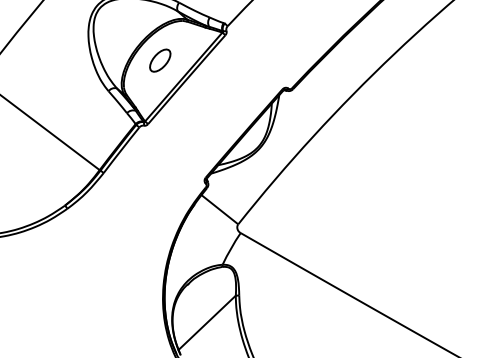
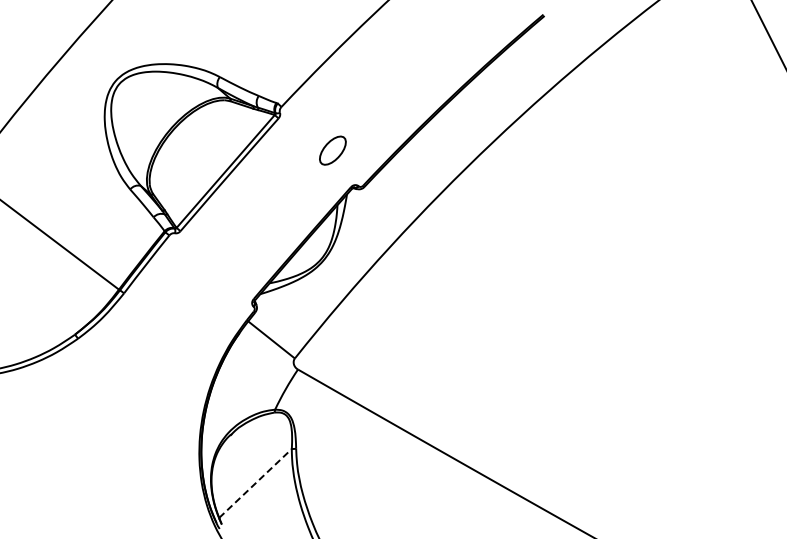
part: (159, 60) -> (332, 150), moved
line: (207, 322) -> (255, 483), solid -> dashed

